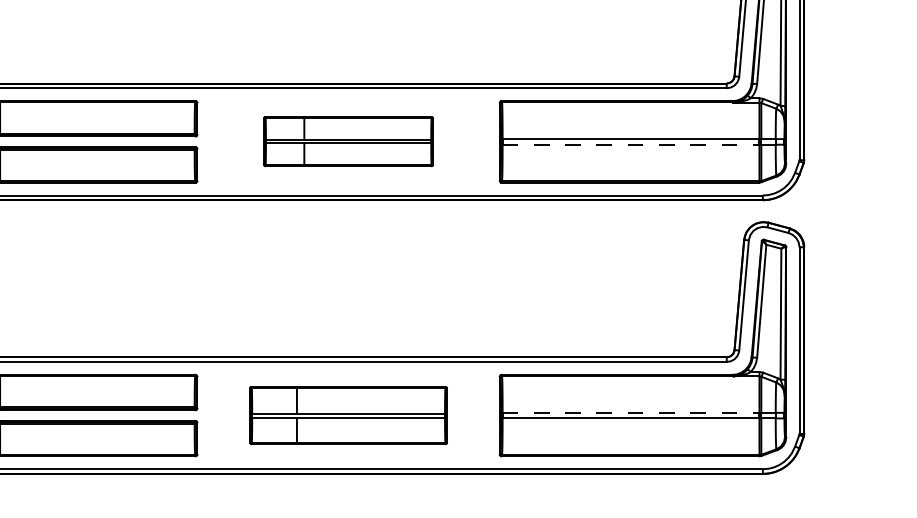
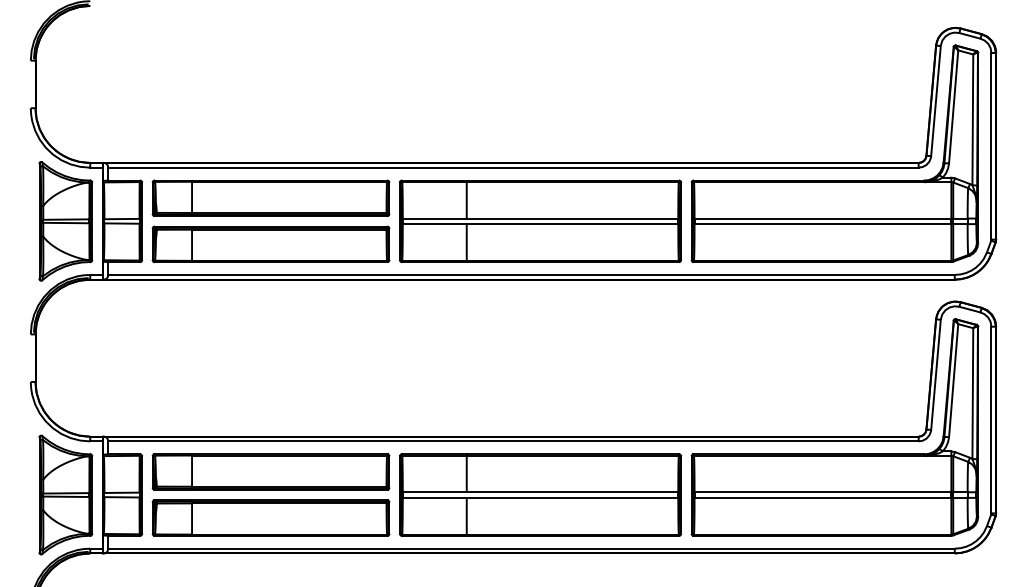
part: (348, 141) -> (540, 220), size x1.67
line: (631, 145) -> (823, 224), dashed -> solid
line: (631, 413) -> (823, 492), dashed -> solid
part: (348, 415) -> (540, 494), size x1.43

